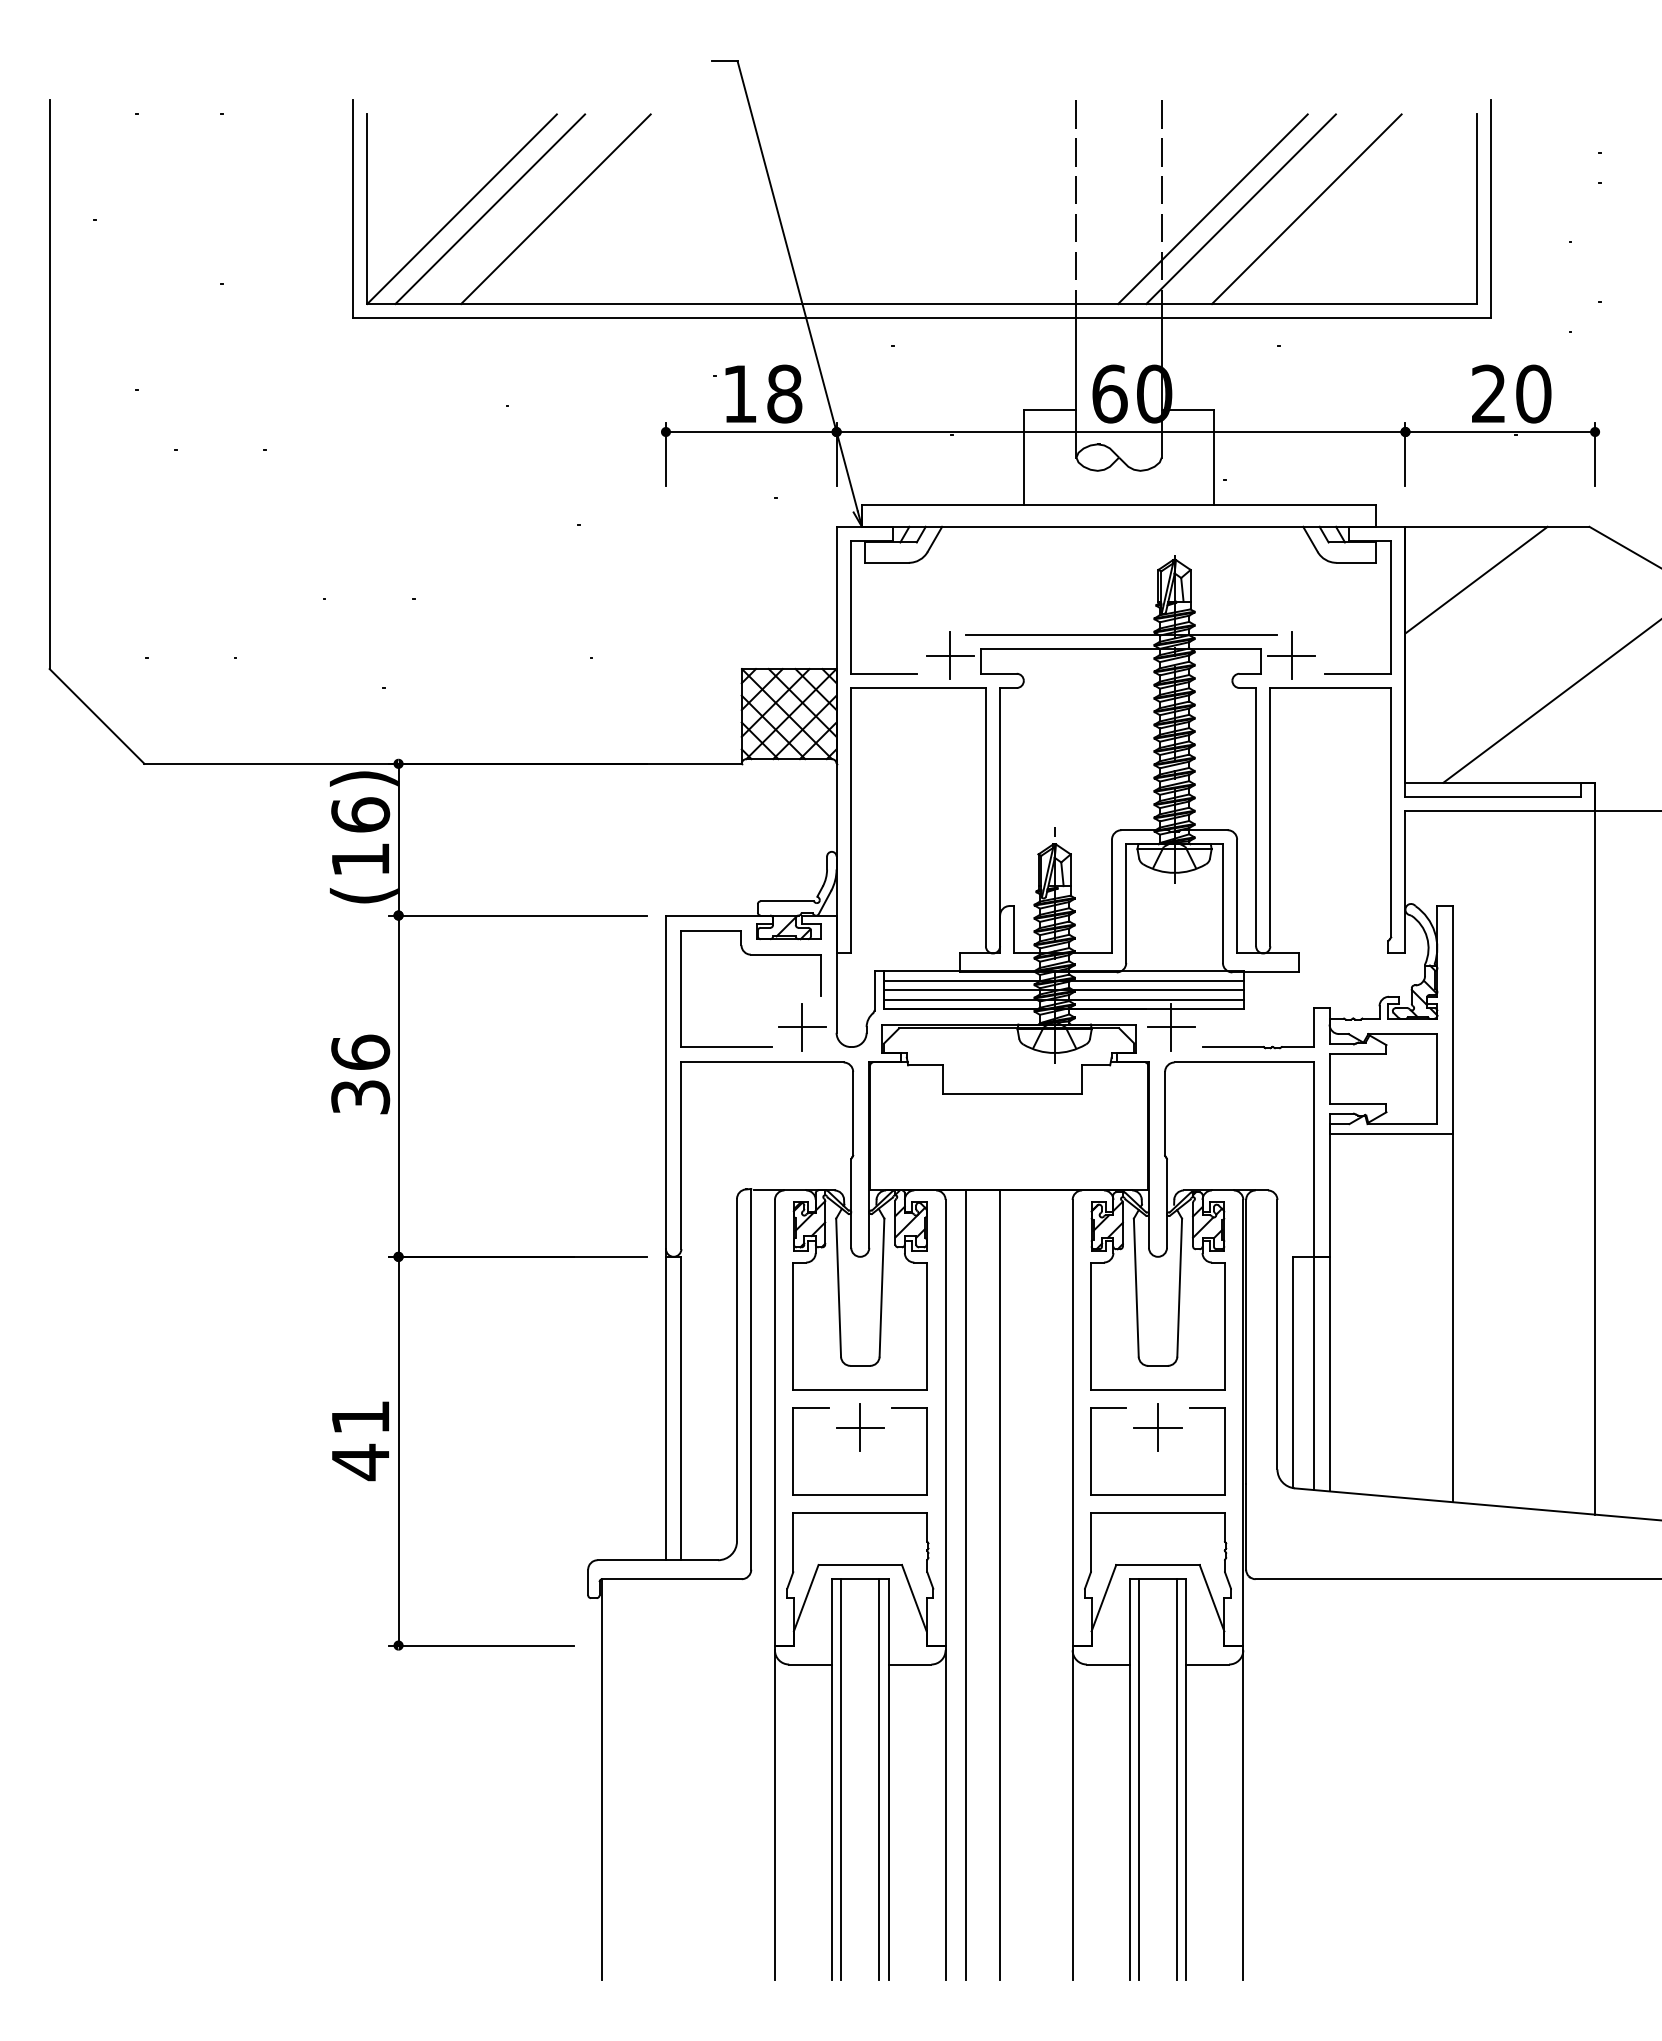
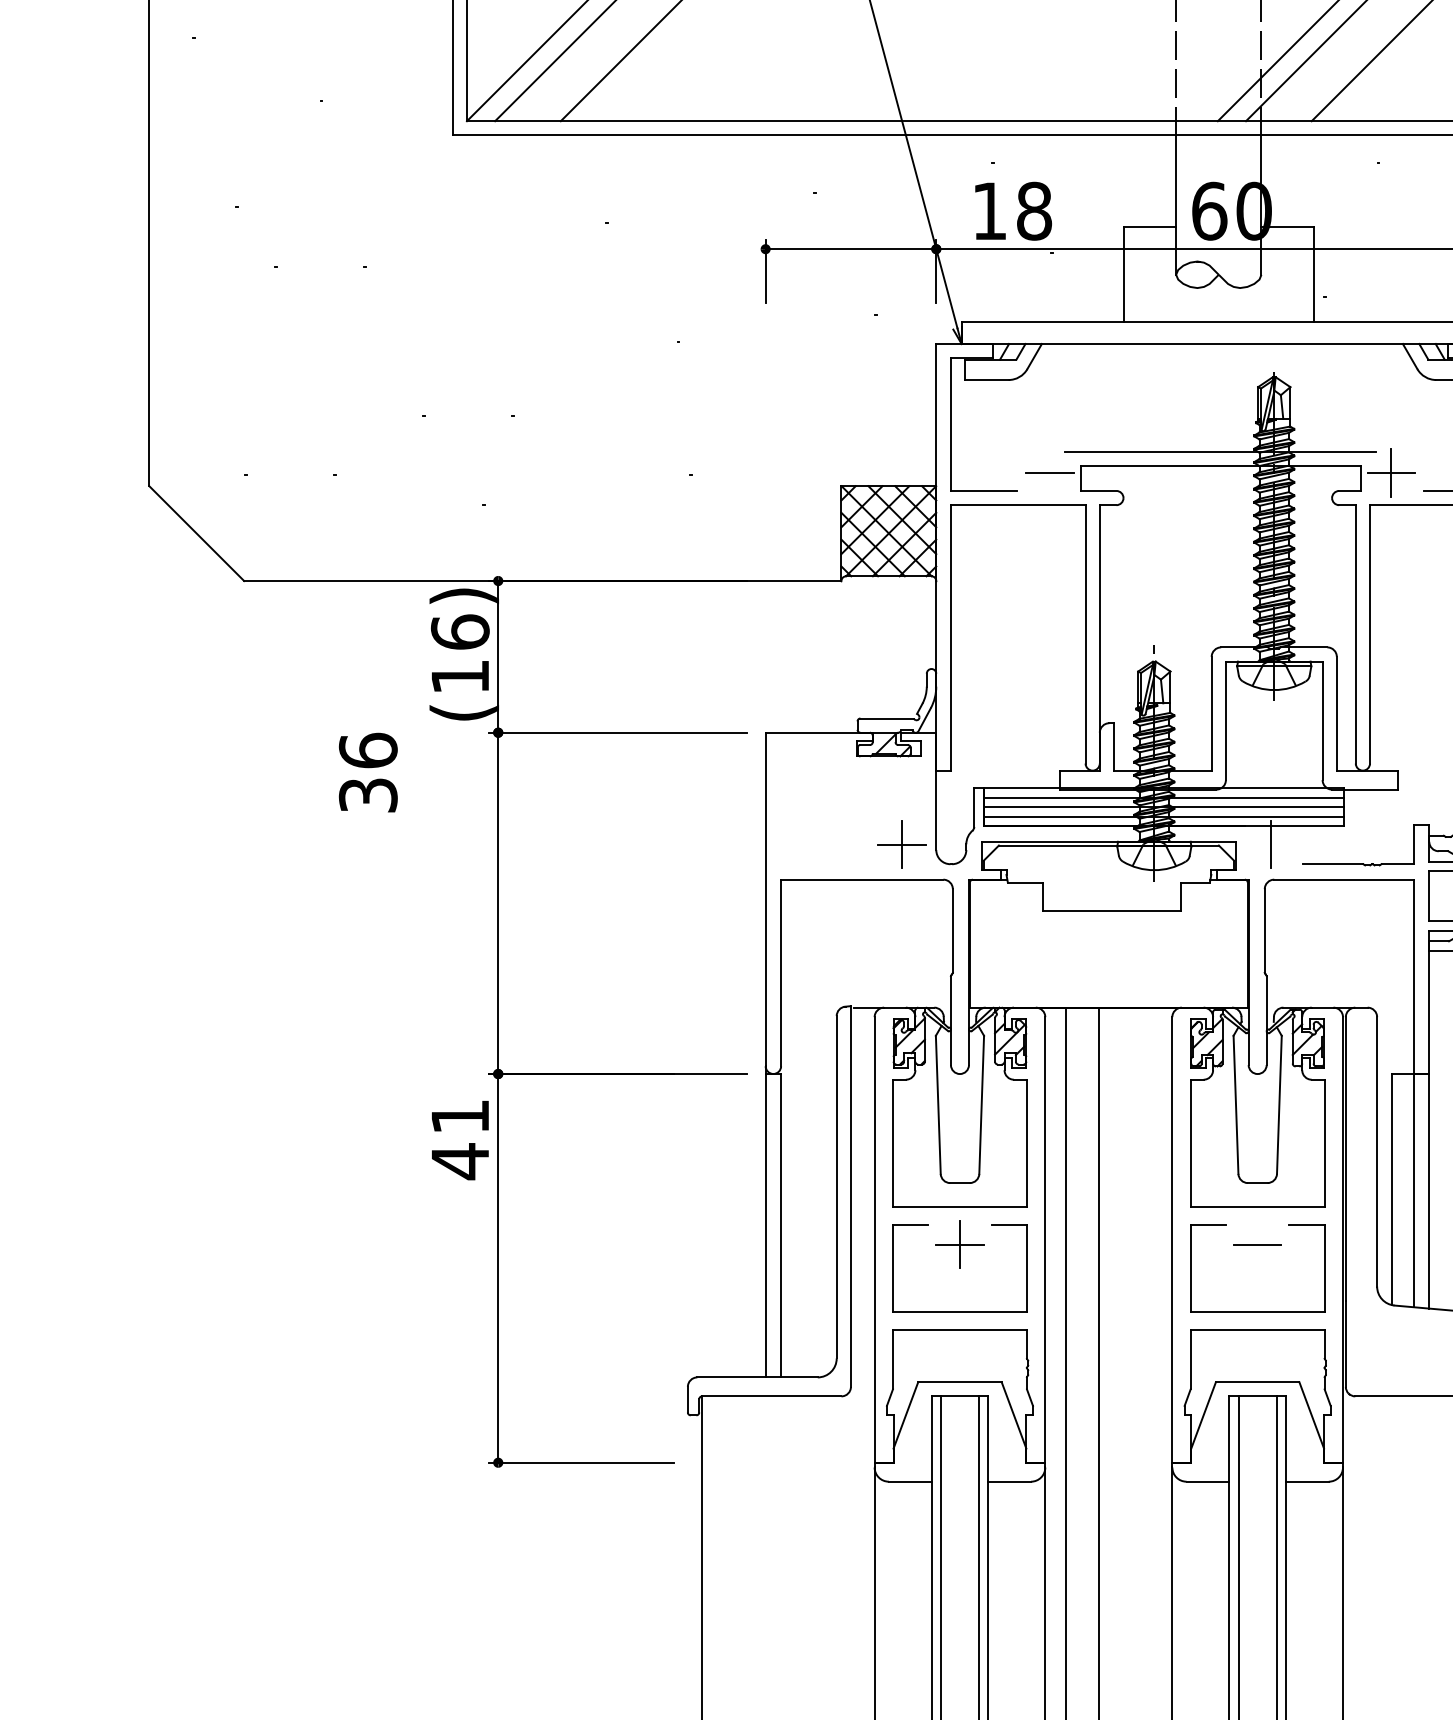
text: (763, 393) -> (1013, 210), moved
line: (950, 655) -> (1050, 472), removed
part: (750, 955) -> (850, 772), removed
line: (1170, 1027) -> (1270, 844), removed
text: (360, 1074) -> (368, 772), moved
line: (1157, 1427) -> (1257, 1244), removed
text: (360, 1441) -> (460, 1140), moved

